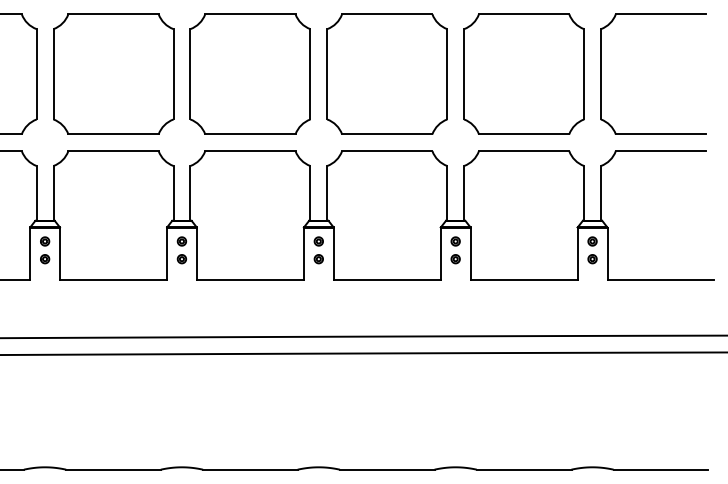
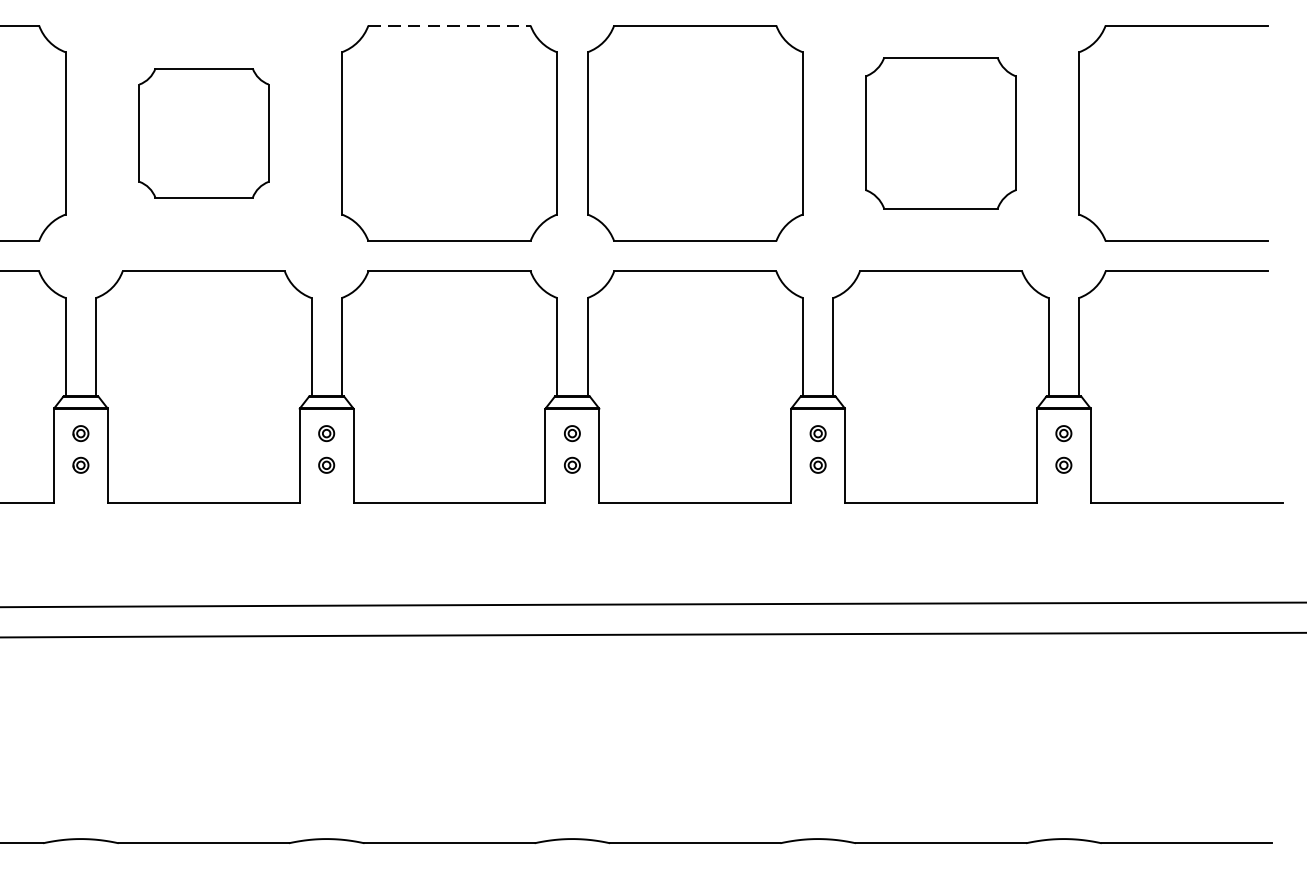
line: (250, 14) -> (449, 26), solid -> dashed
part: (113, 73) -> (203, 131), size x0.6
part: (523, 73) -> (939, 131), size x0.7

